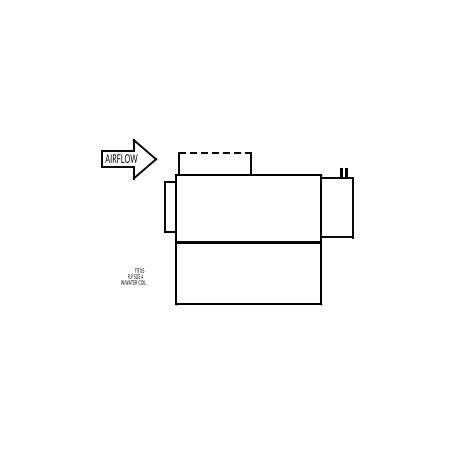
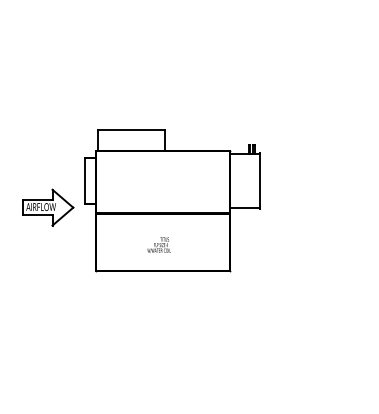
line: (214, 152) -> (131, 129), dashed -> solid
part: (129, 158) -> (48, 206), moved
text: (133, 276) -> (159, 245), moved

